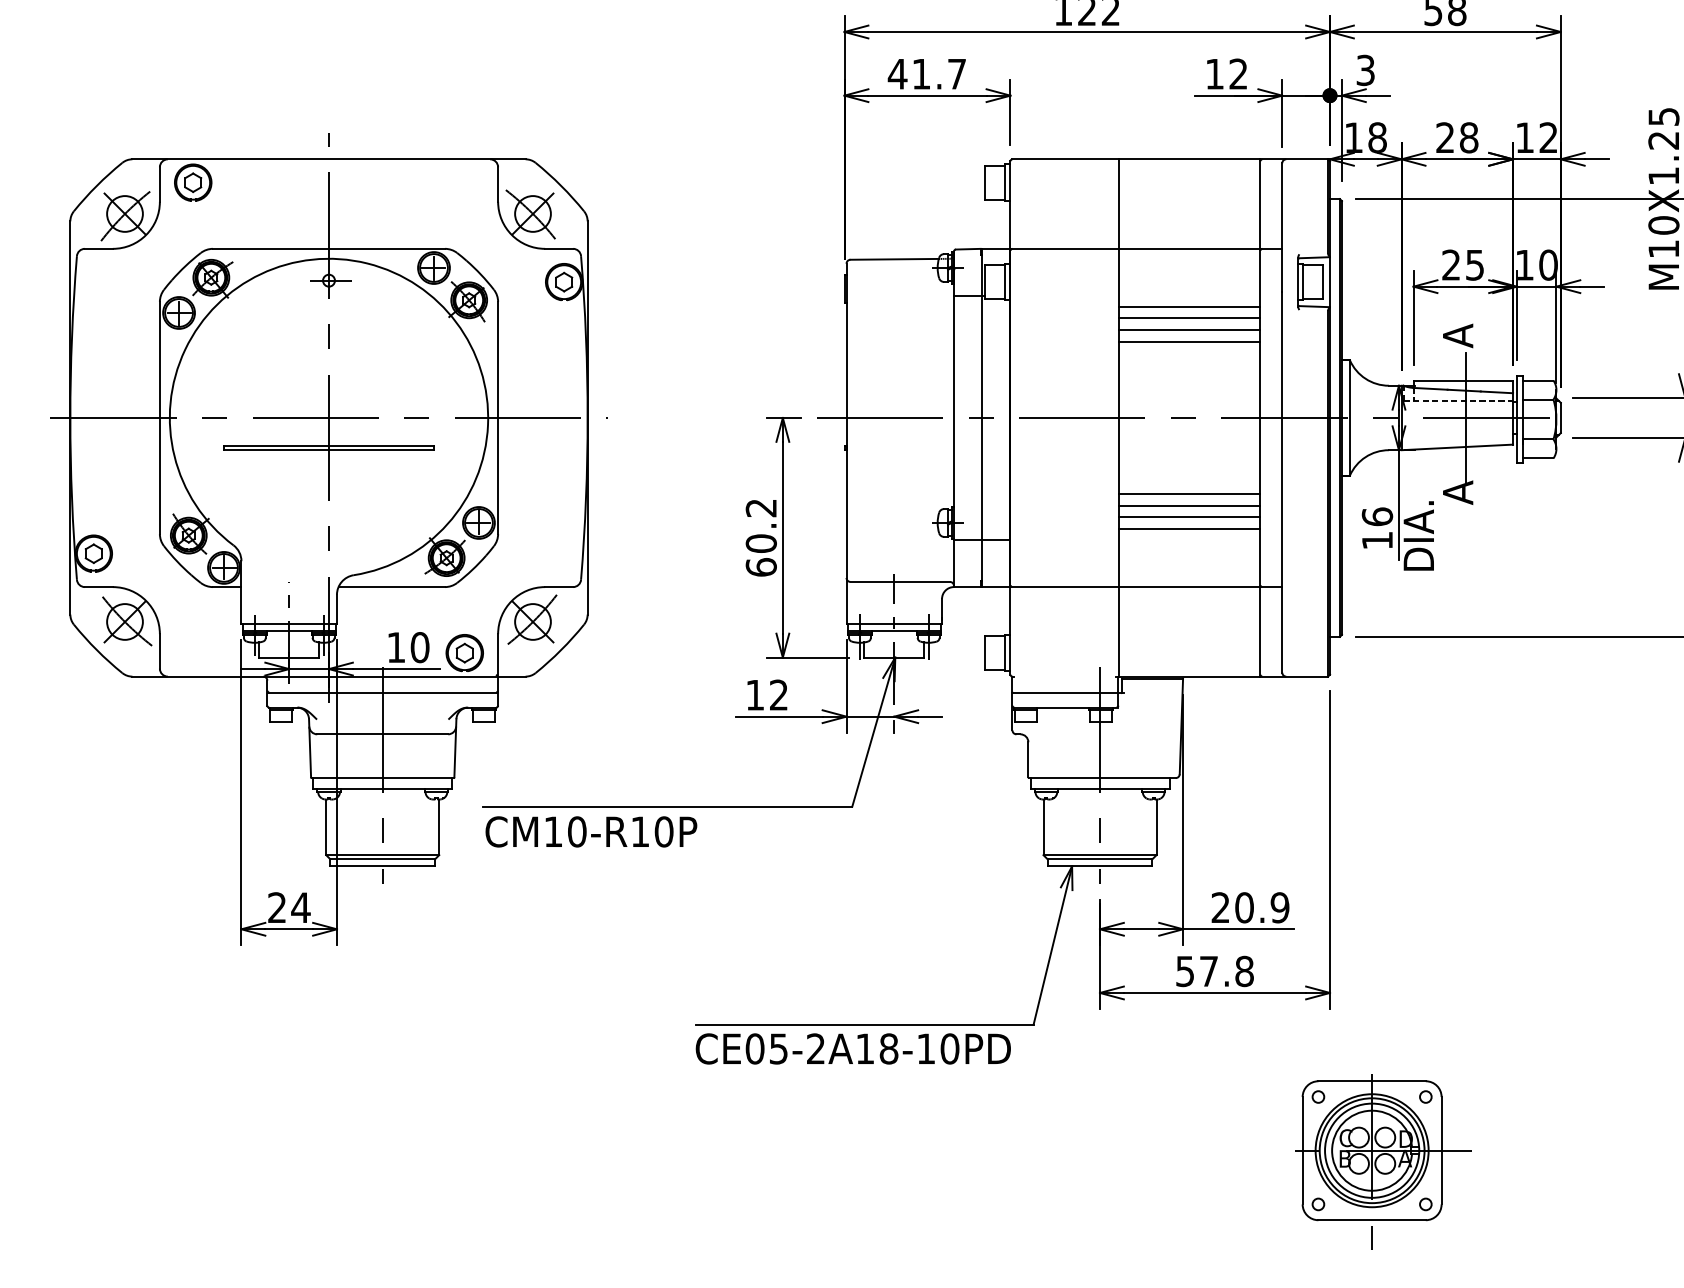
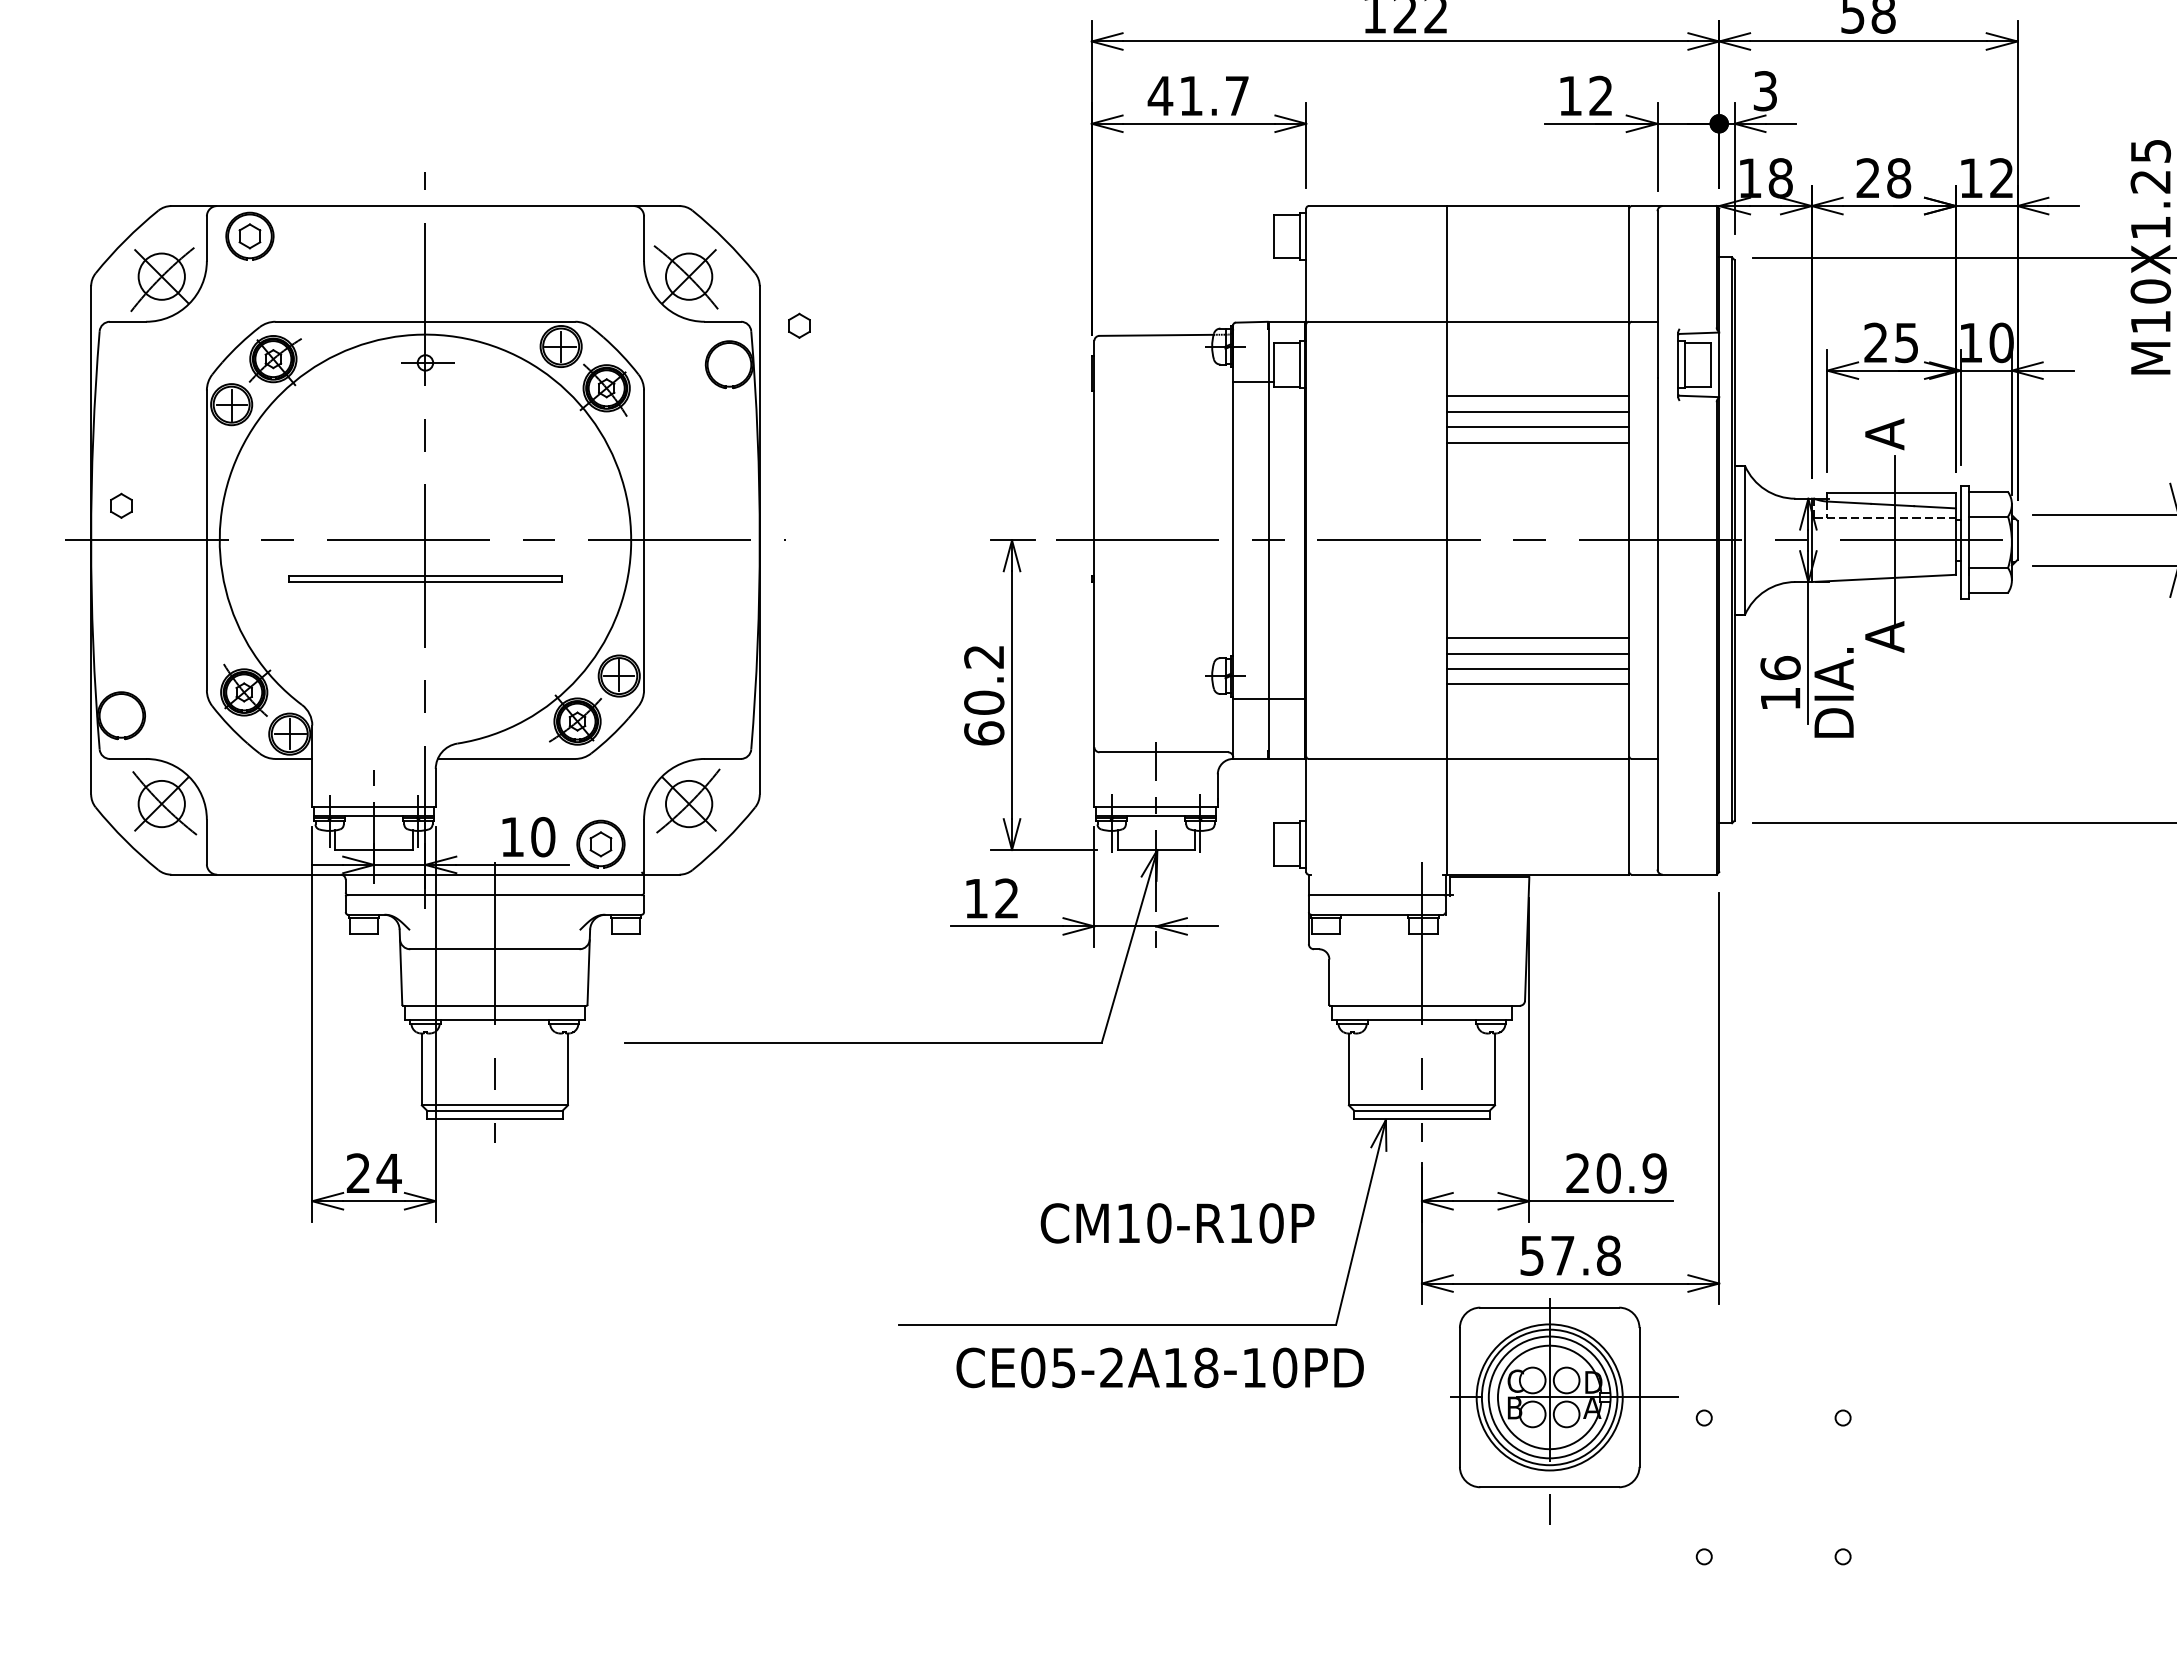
part: (564, 281) -> (799, 325), moved
part: (93, 553) -> (121, 505), moved
text: (591, 832) -> (1177, 1223), moved
text: (852, 1048) -> (1159, 1367), moved
part: (1383, 1161) -> (1564, 1411), moved

